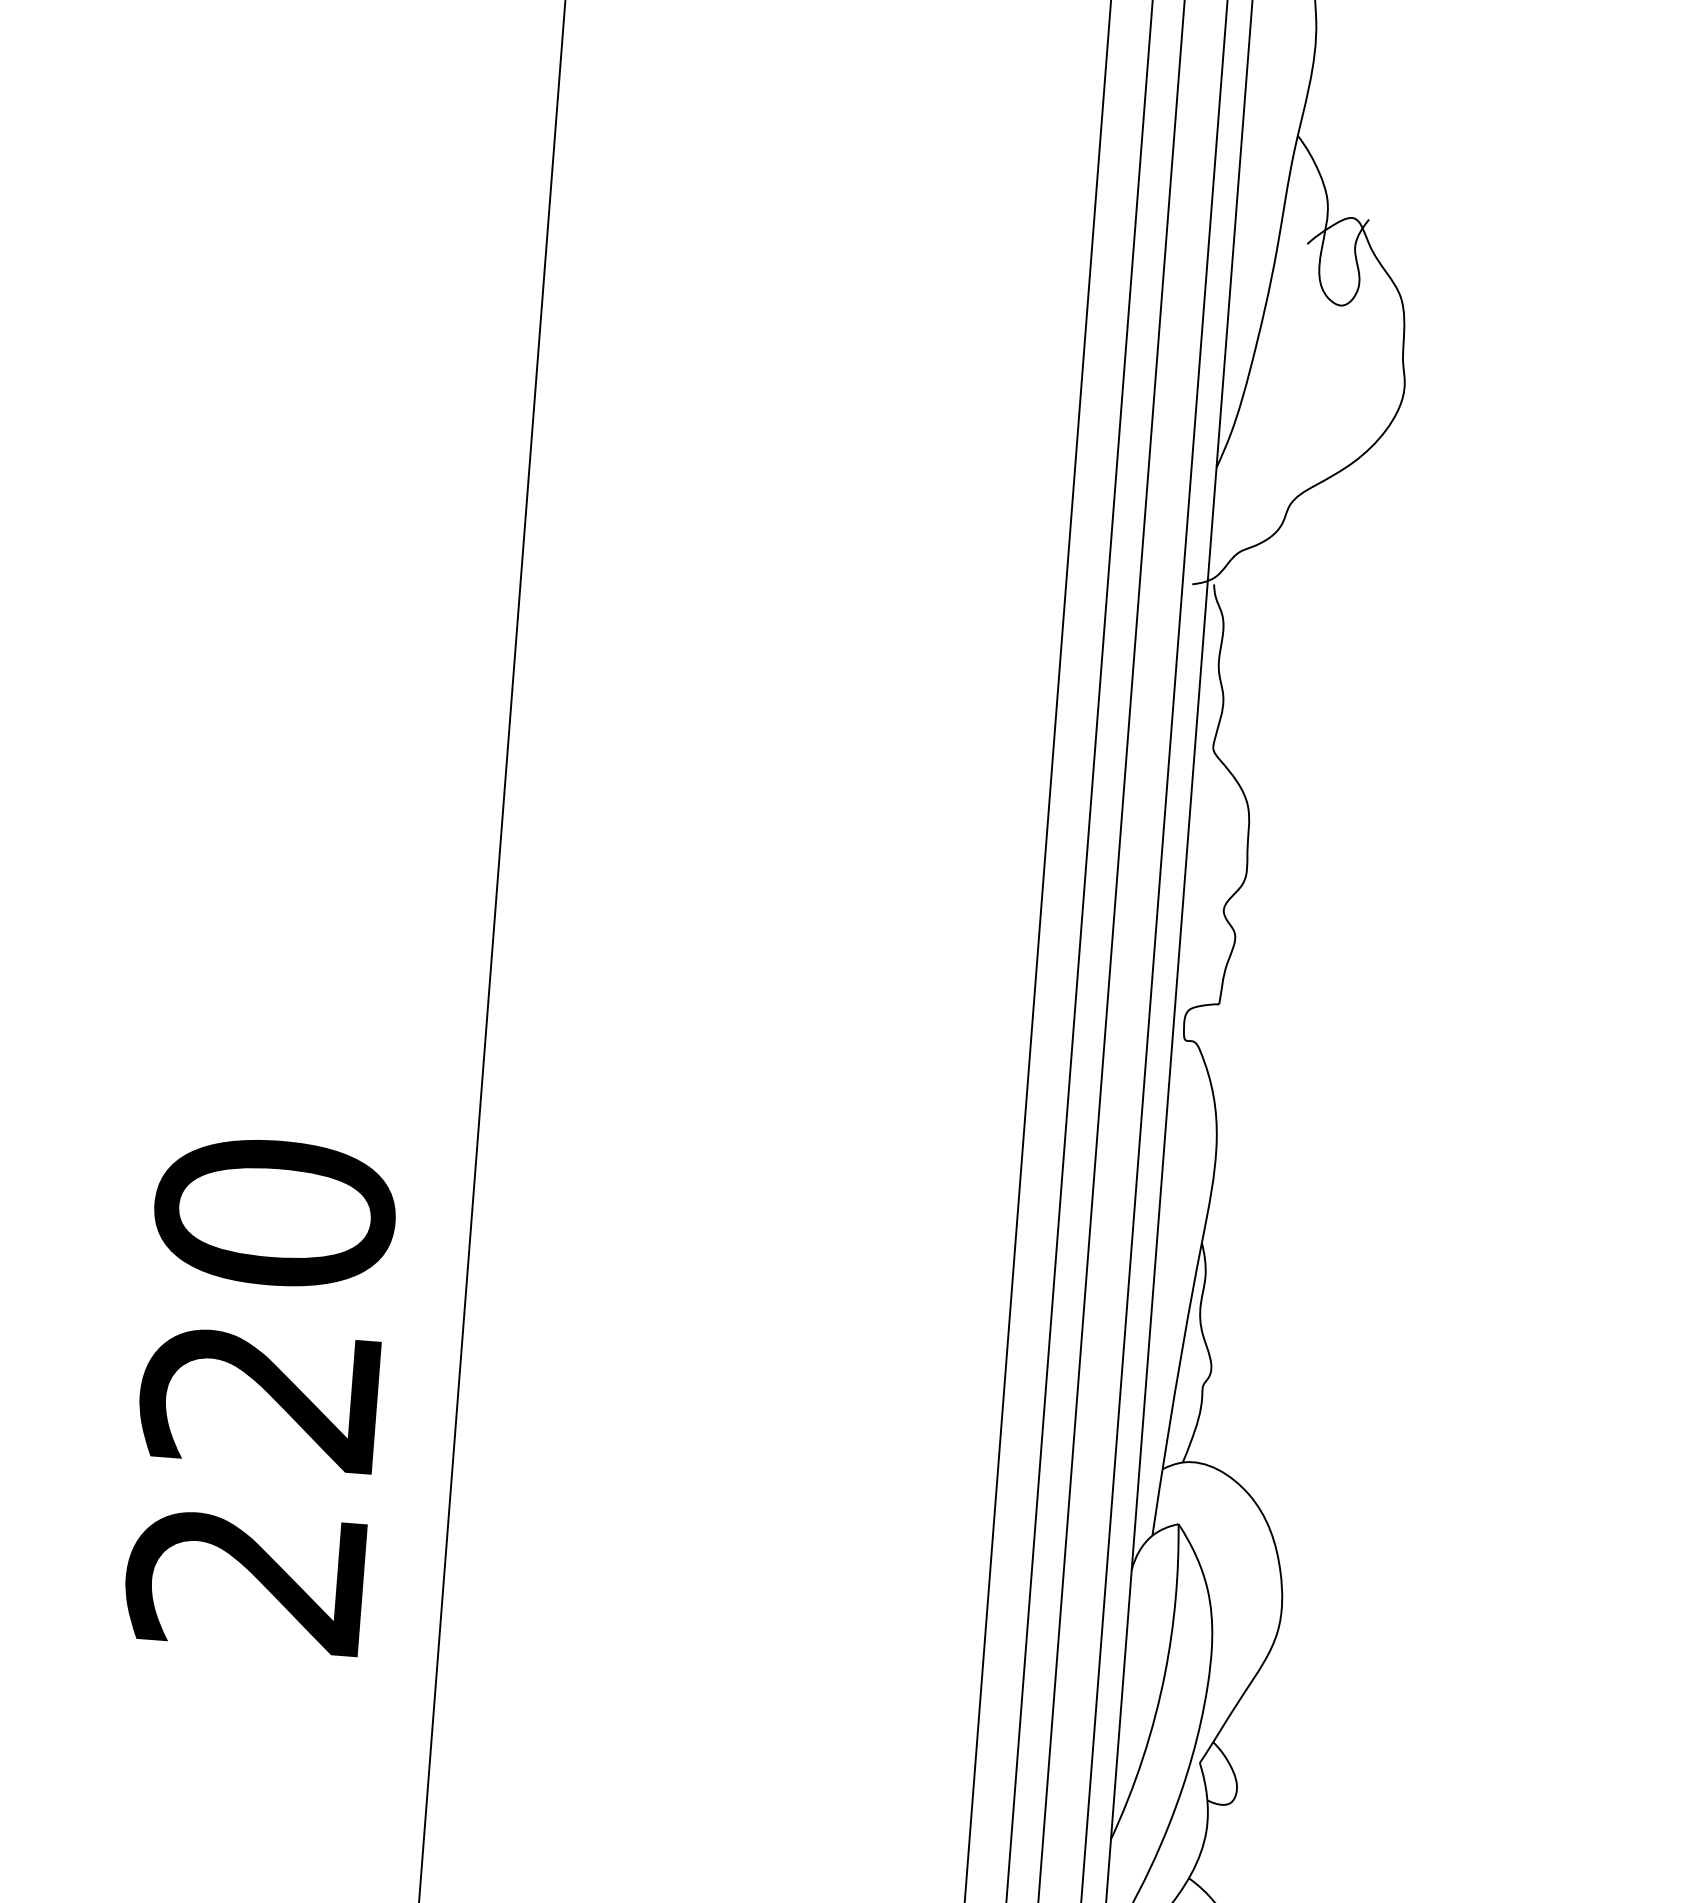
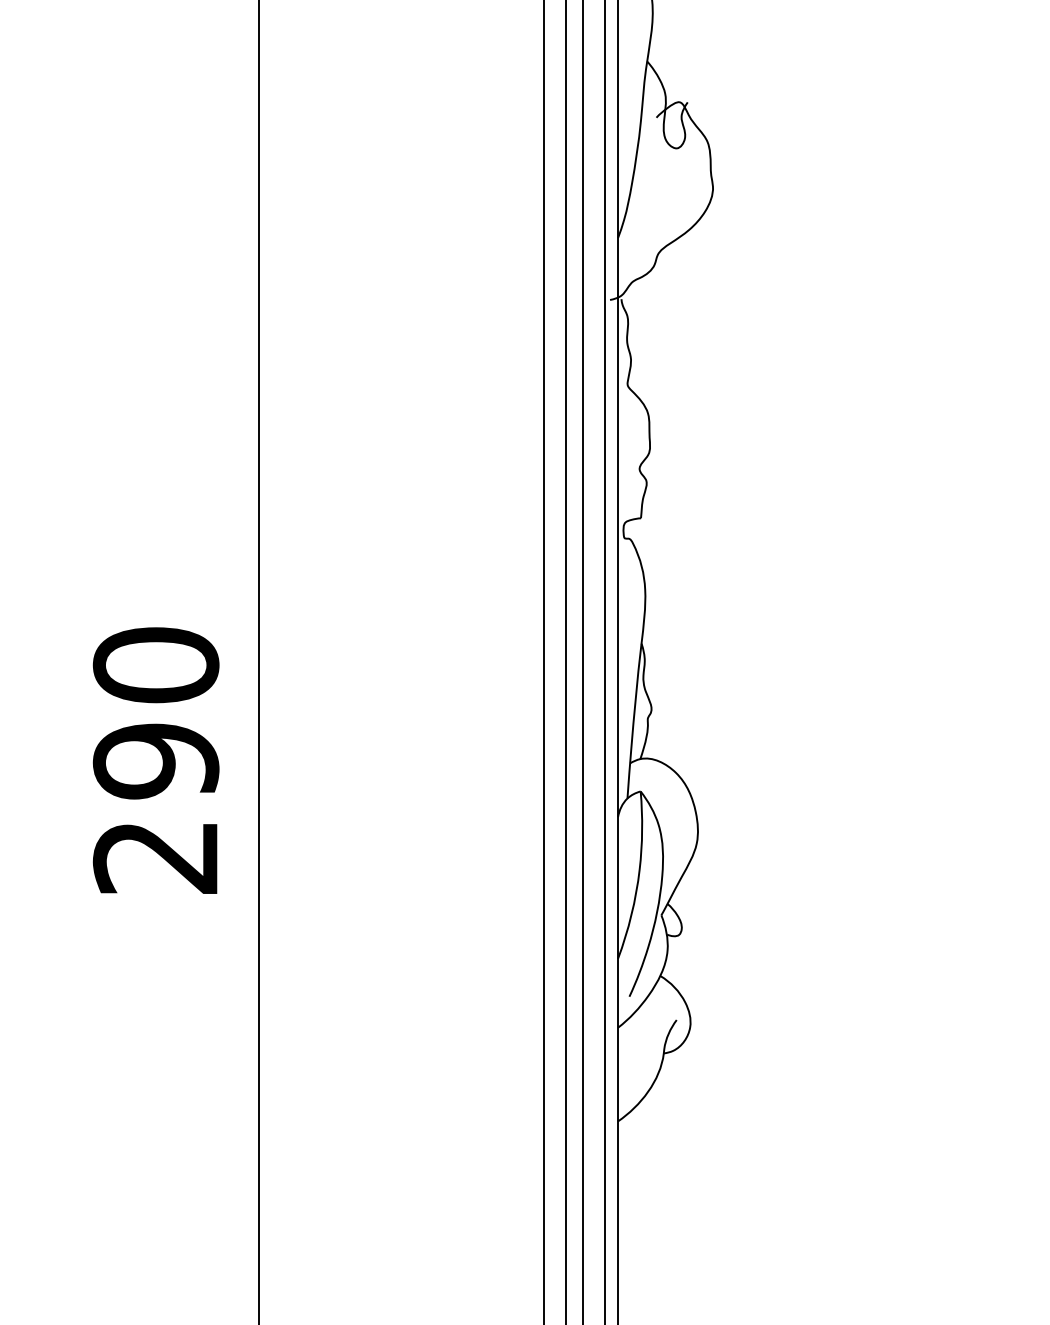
text: (259, 1396) -> (155, 761), 220 -> 290

